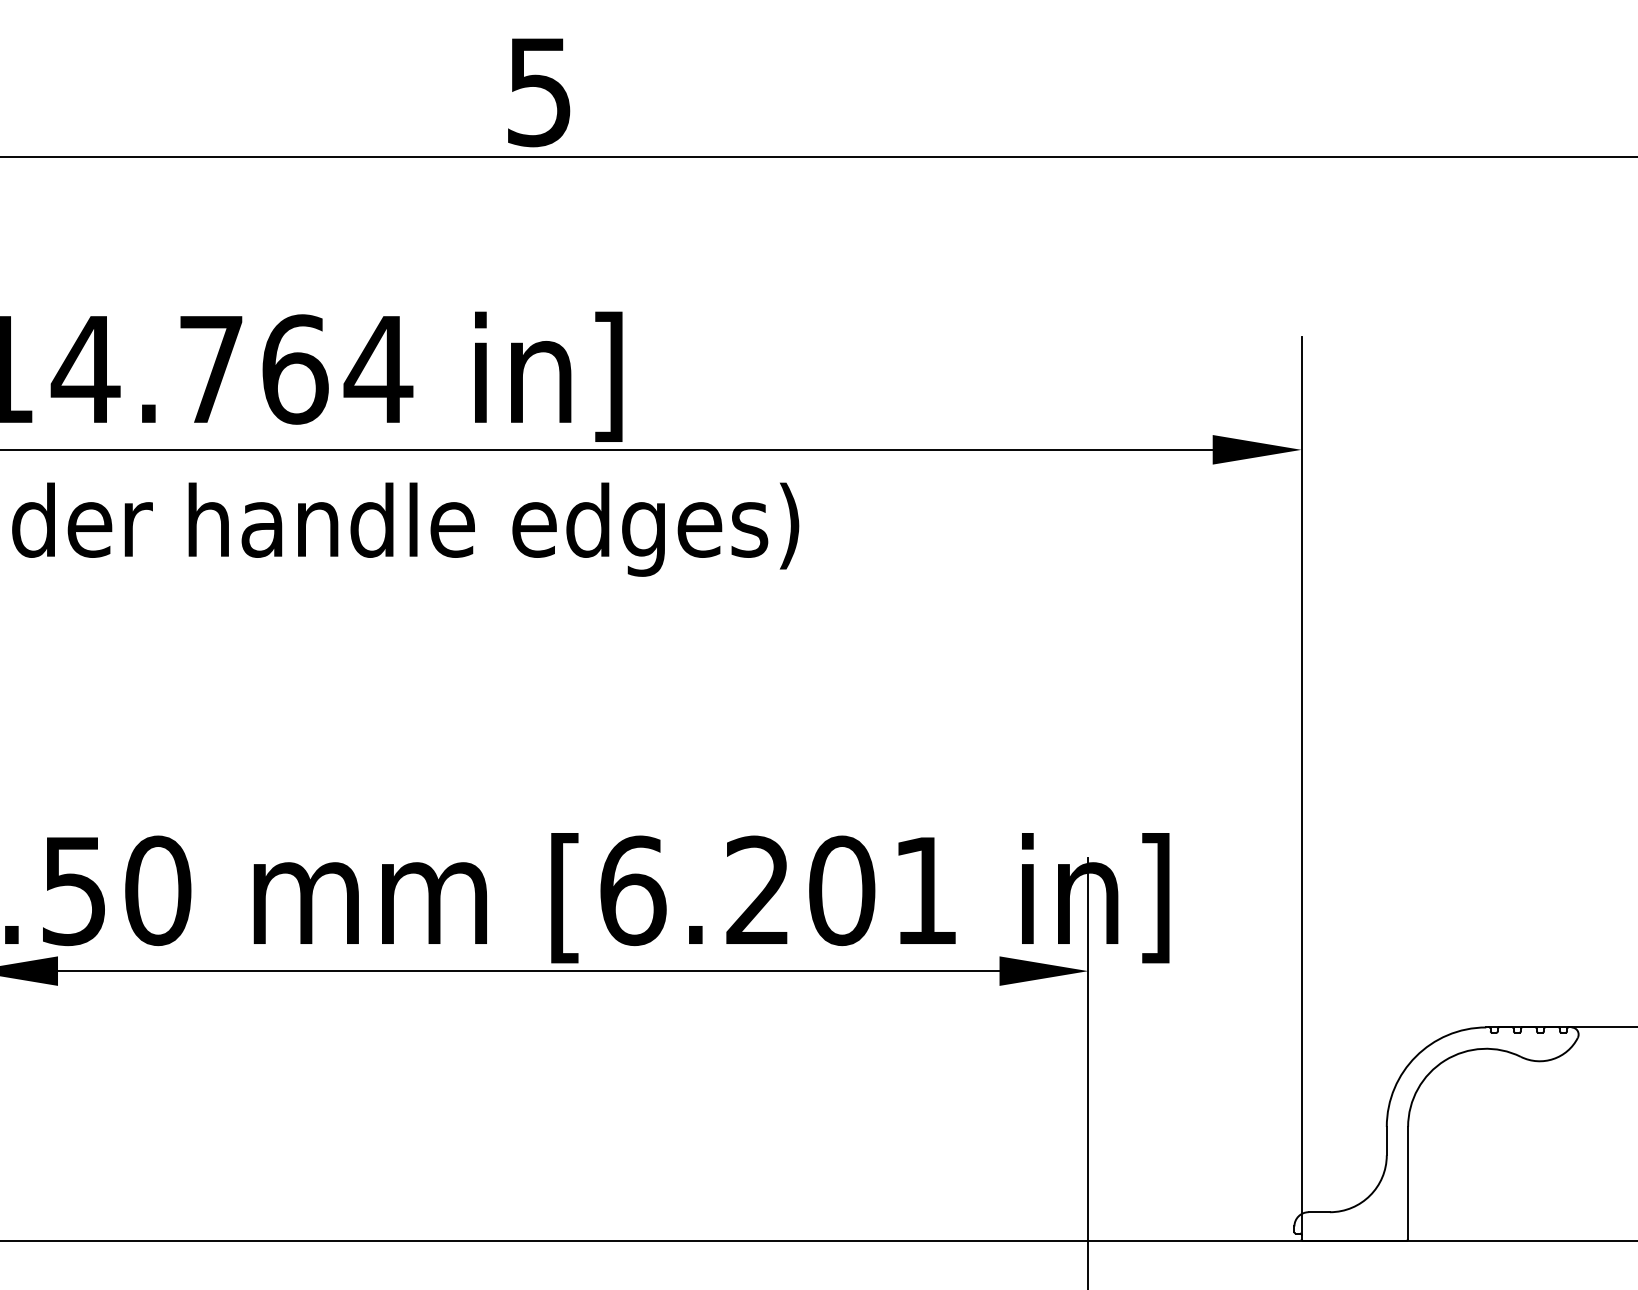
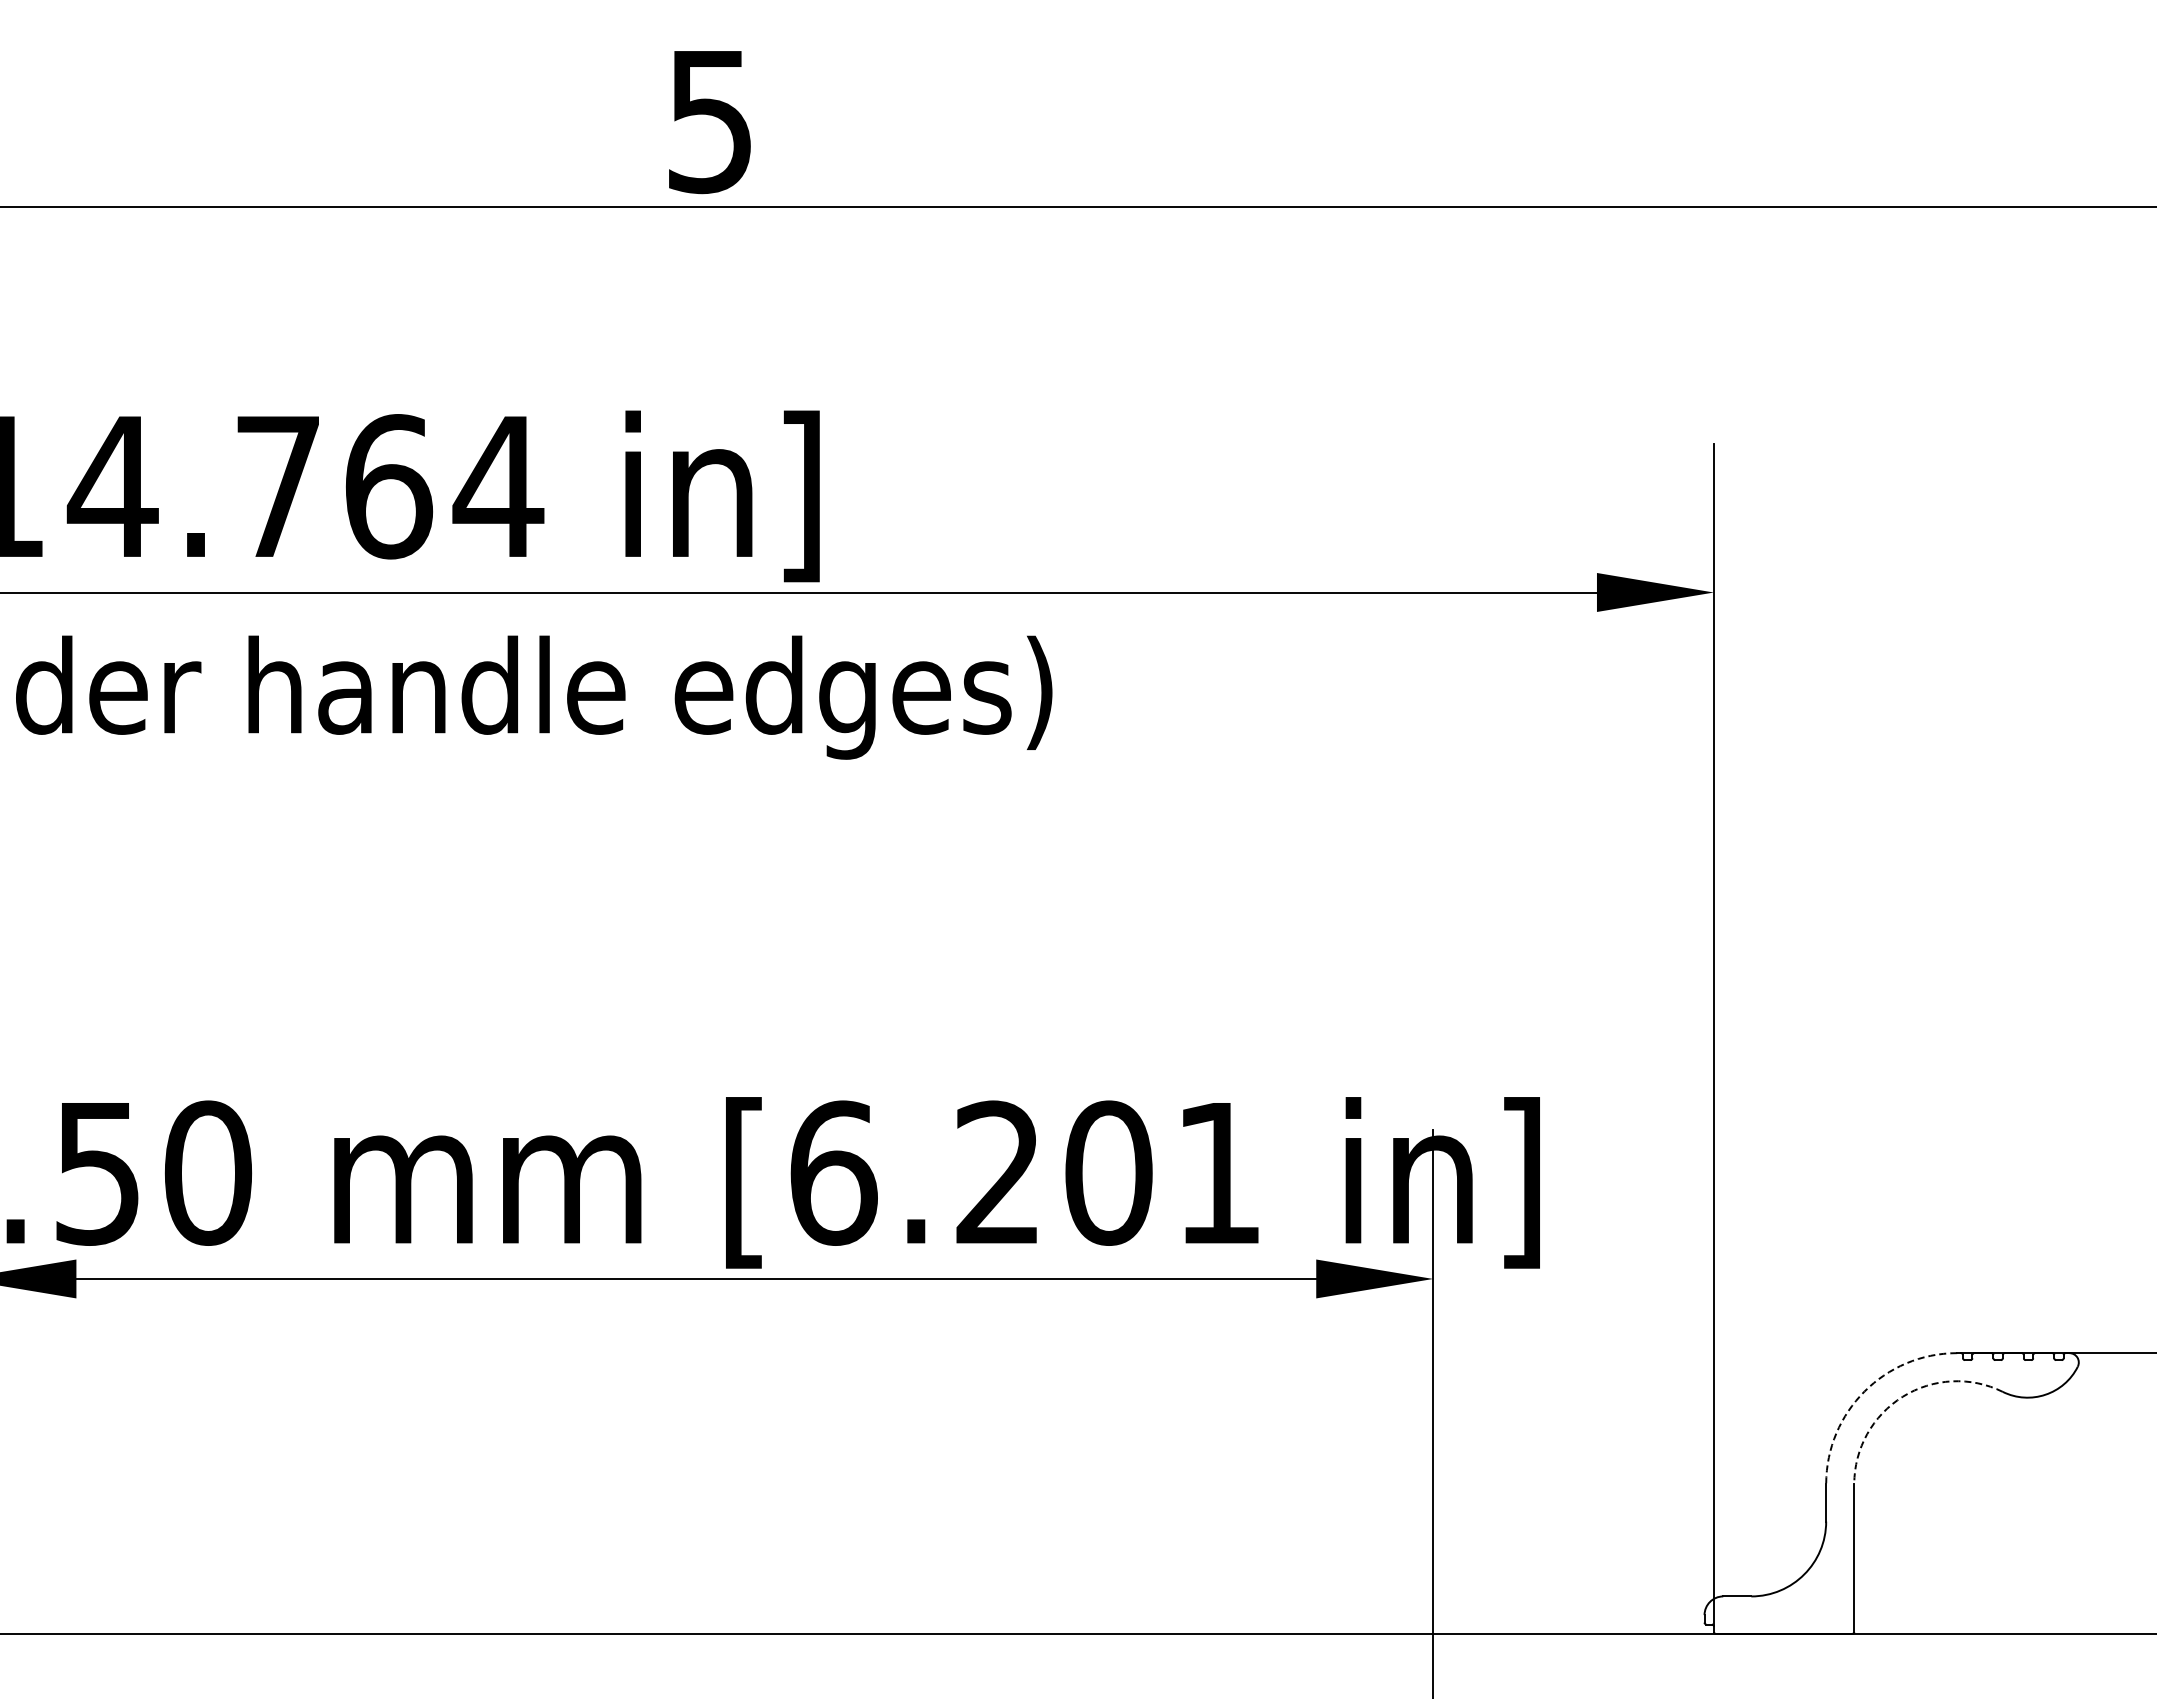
arc: (1415, 1056) -> (1864, 1391), solid -> dashed
arc: (1444, 1060) -> (1902, 1396), solid -> dashed

